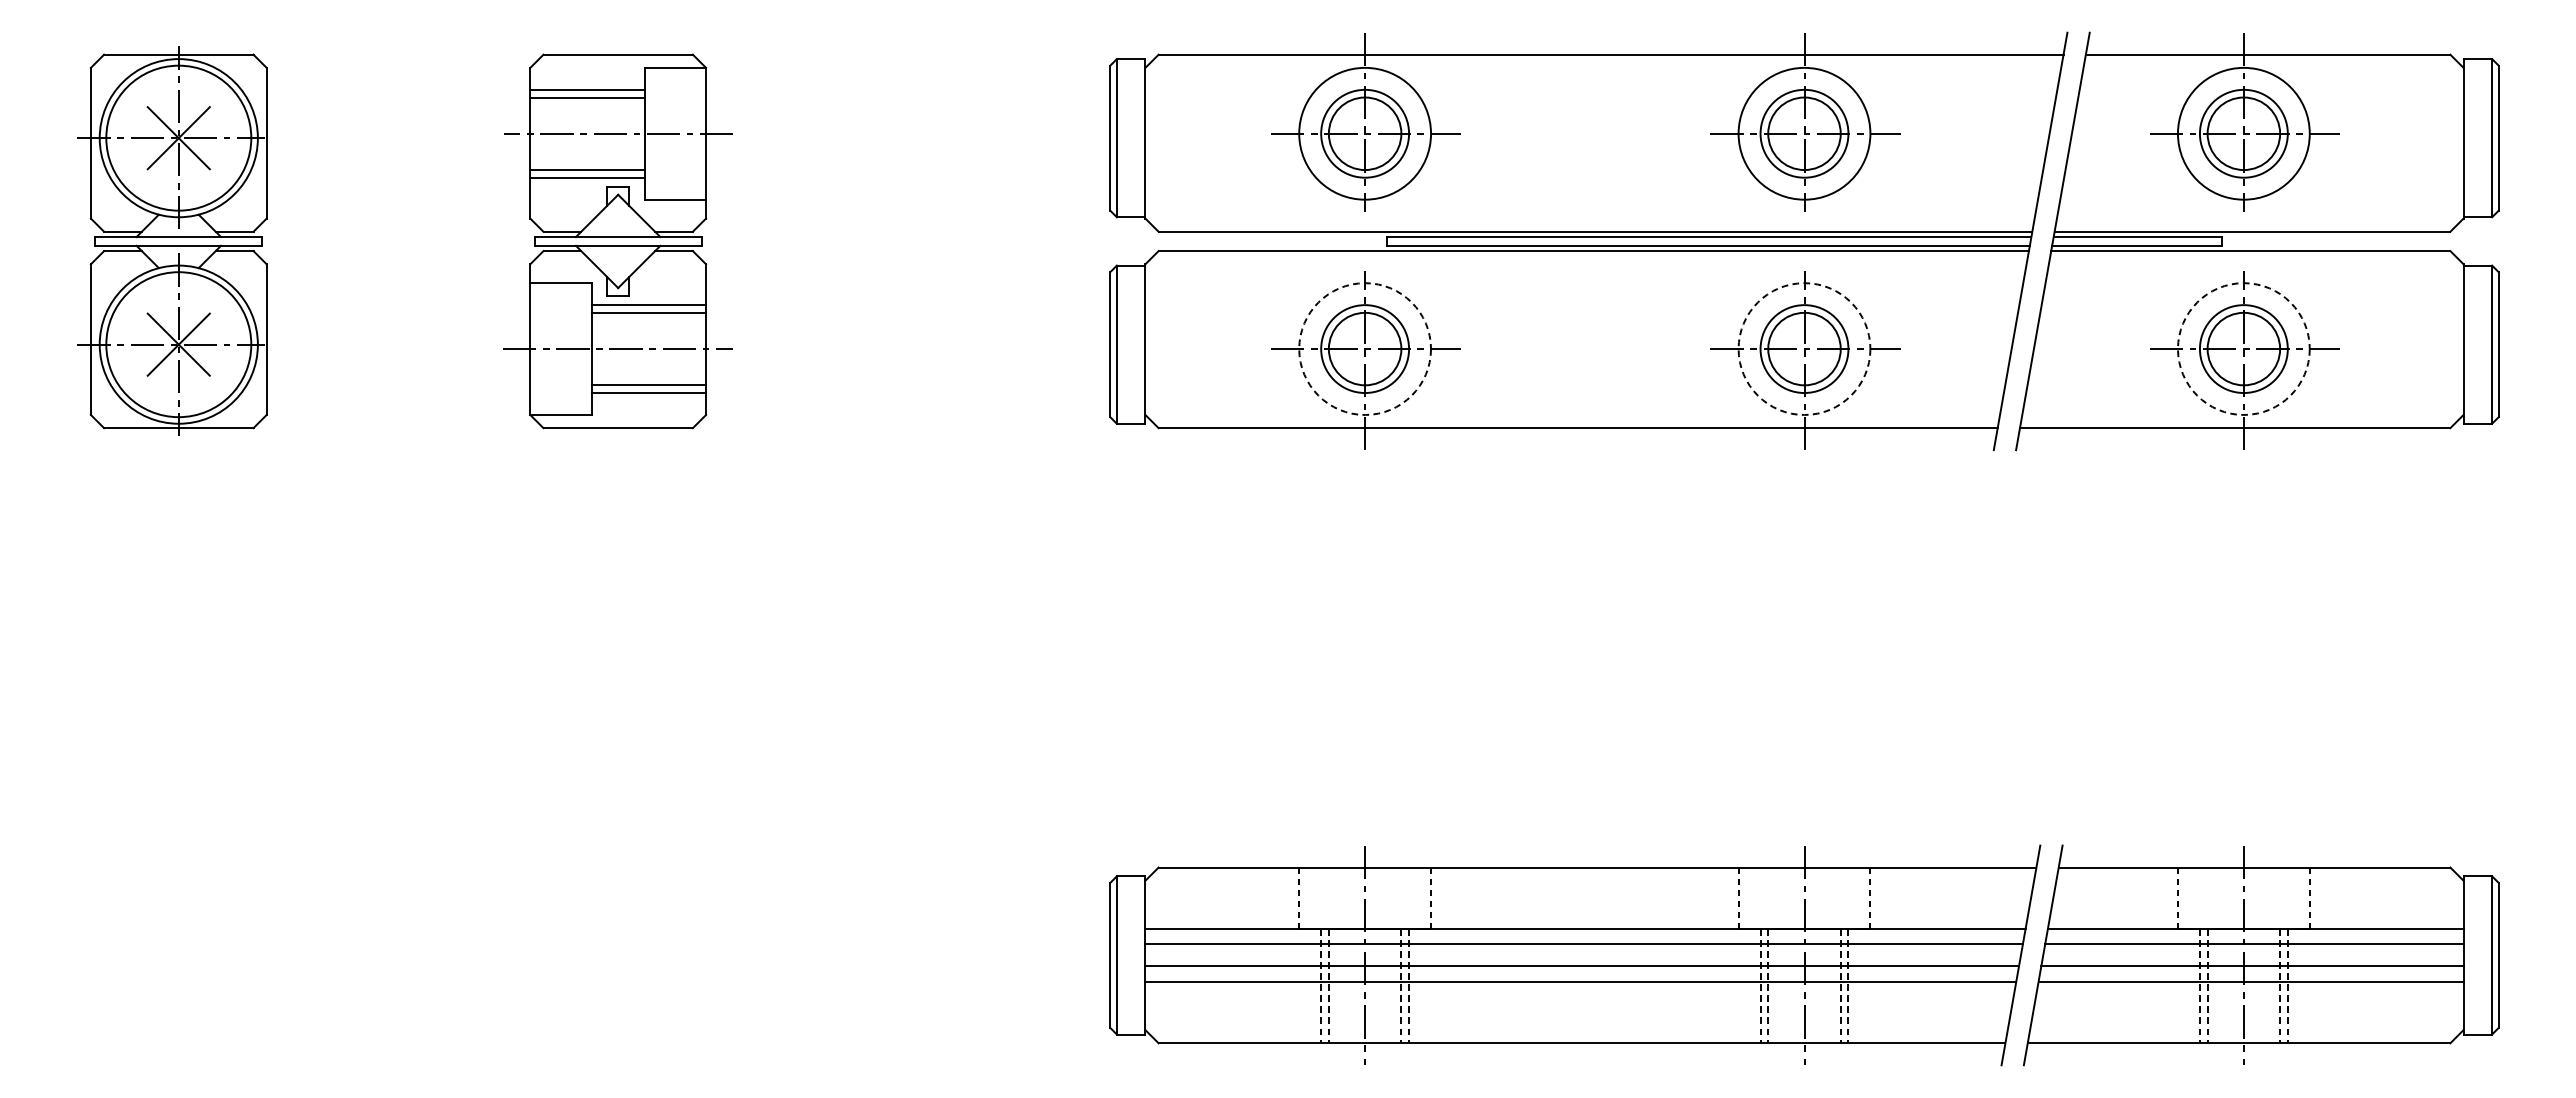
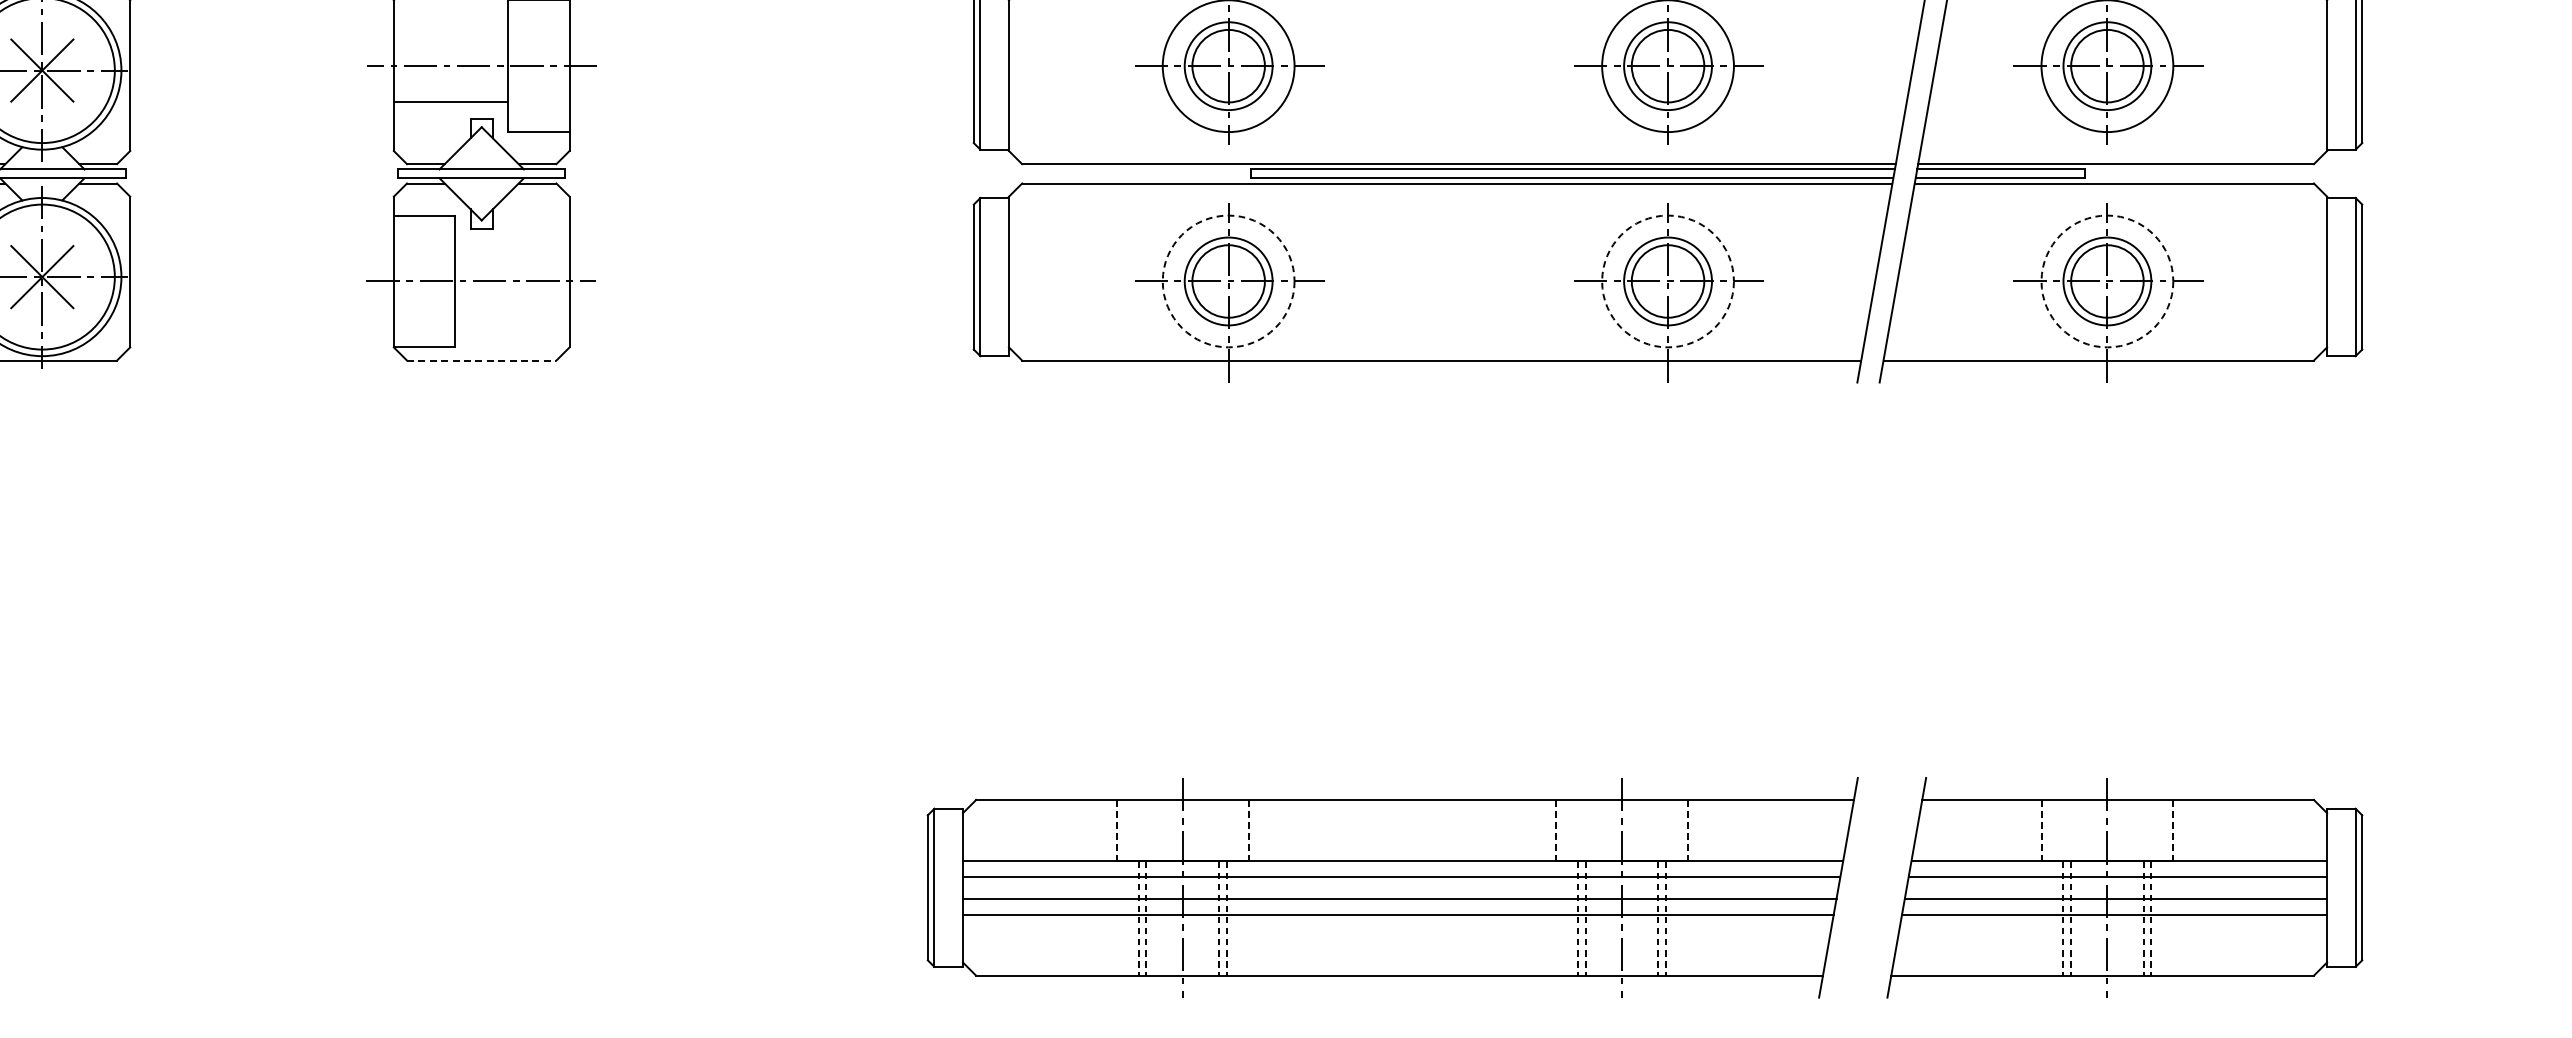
line: (587, 89) -> (451, 21), removed
line: (587, 97) -> (451, 29), removed
line: (587, 177) -> (451, 109), removed
line: (648, 305) -> (512, 237), removed
line: (648, 312) -> (512, 244), removed
line: (648, 385) -> (512, 317), removed
line: (648, 393) -> (512, 325), removed
line: (618, 428) -> (482, 360), solid -> dashed
part: (1575, 955) -> (1393, 887), moved

